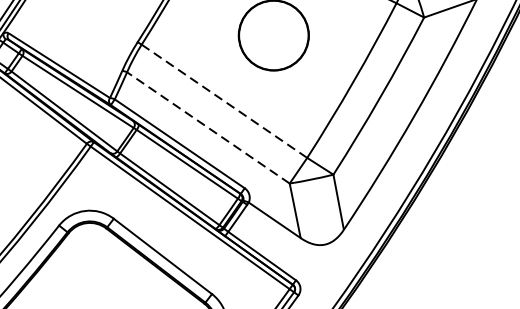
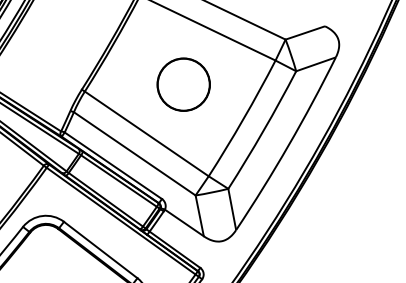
line: (225, 102) -> (147, 134), dashed -> solid
line: (208, 127) -> (134, 153), dashed -> solid

